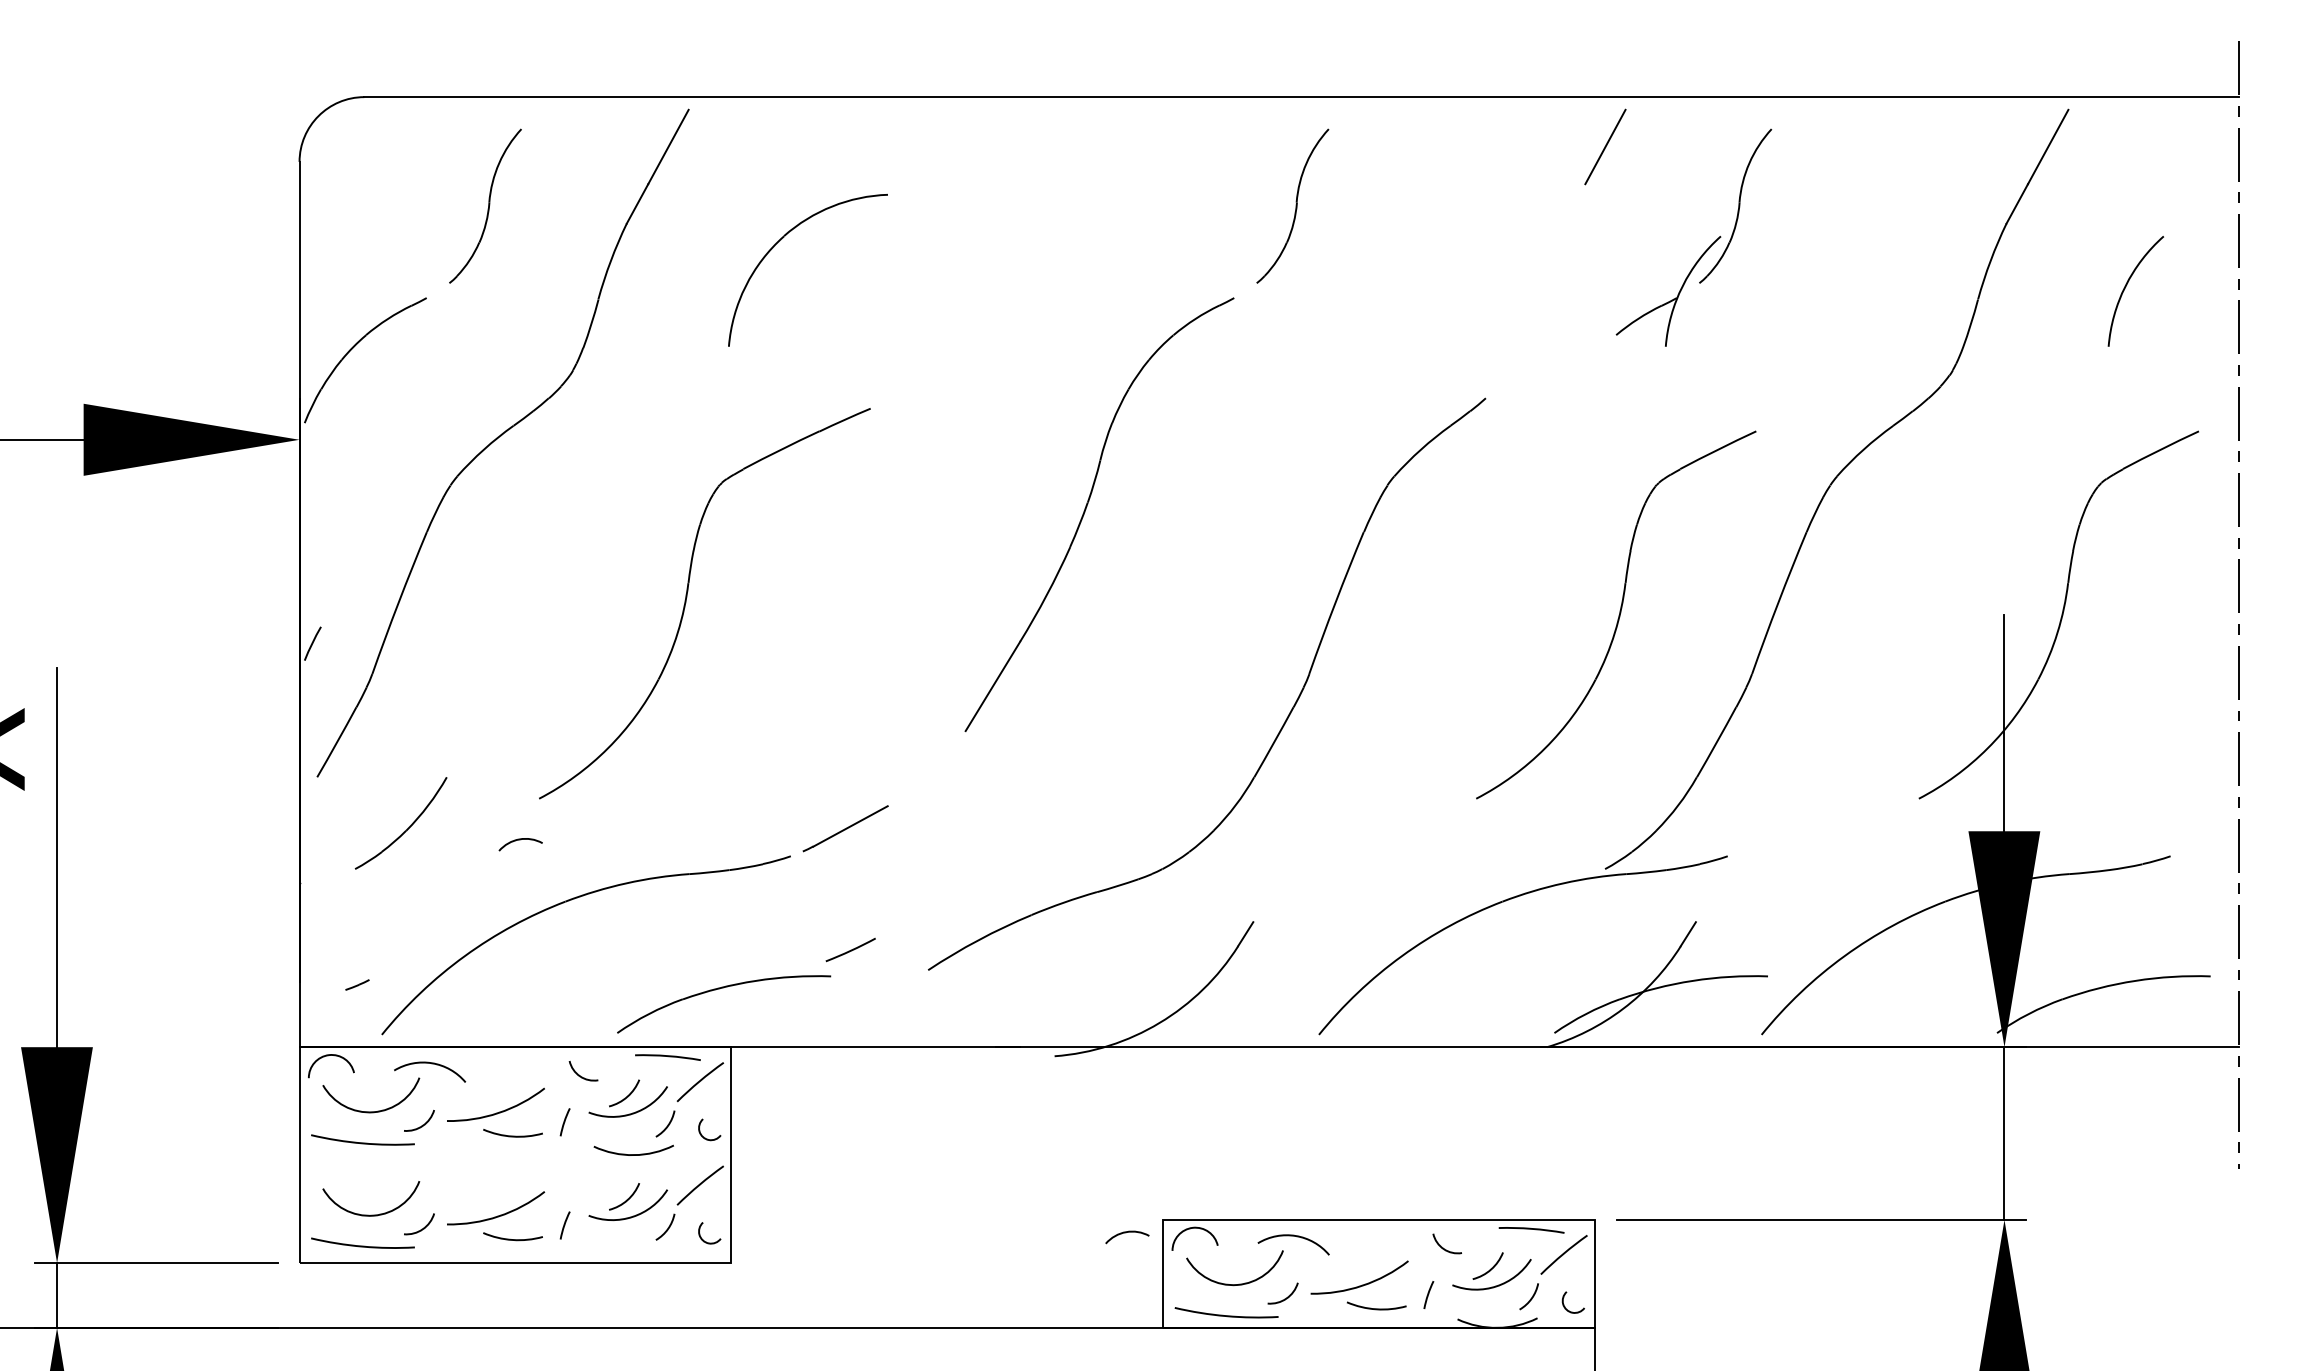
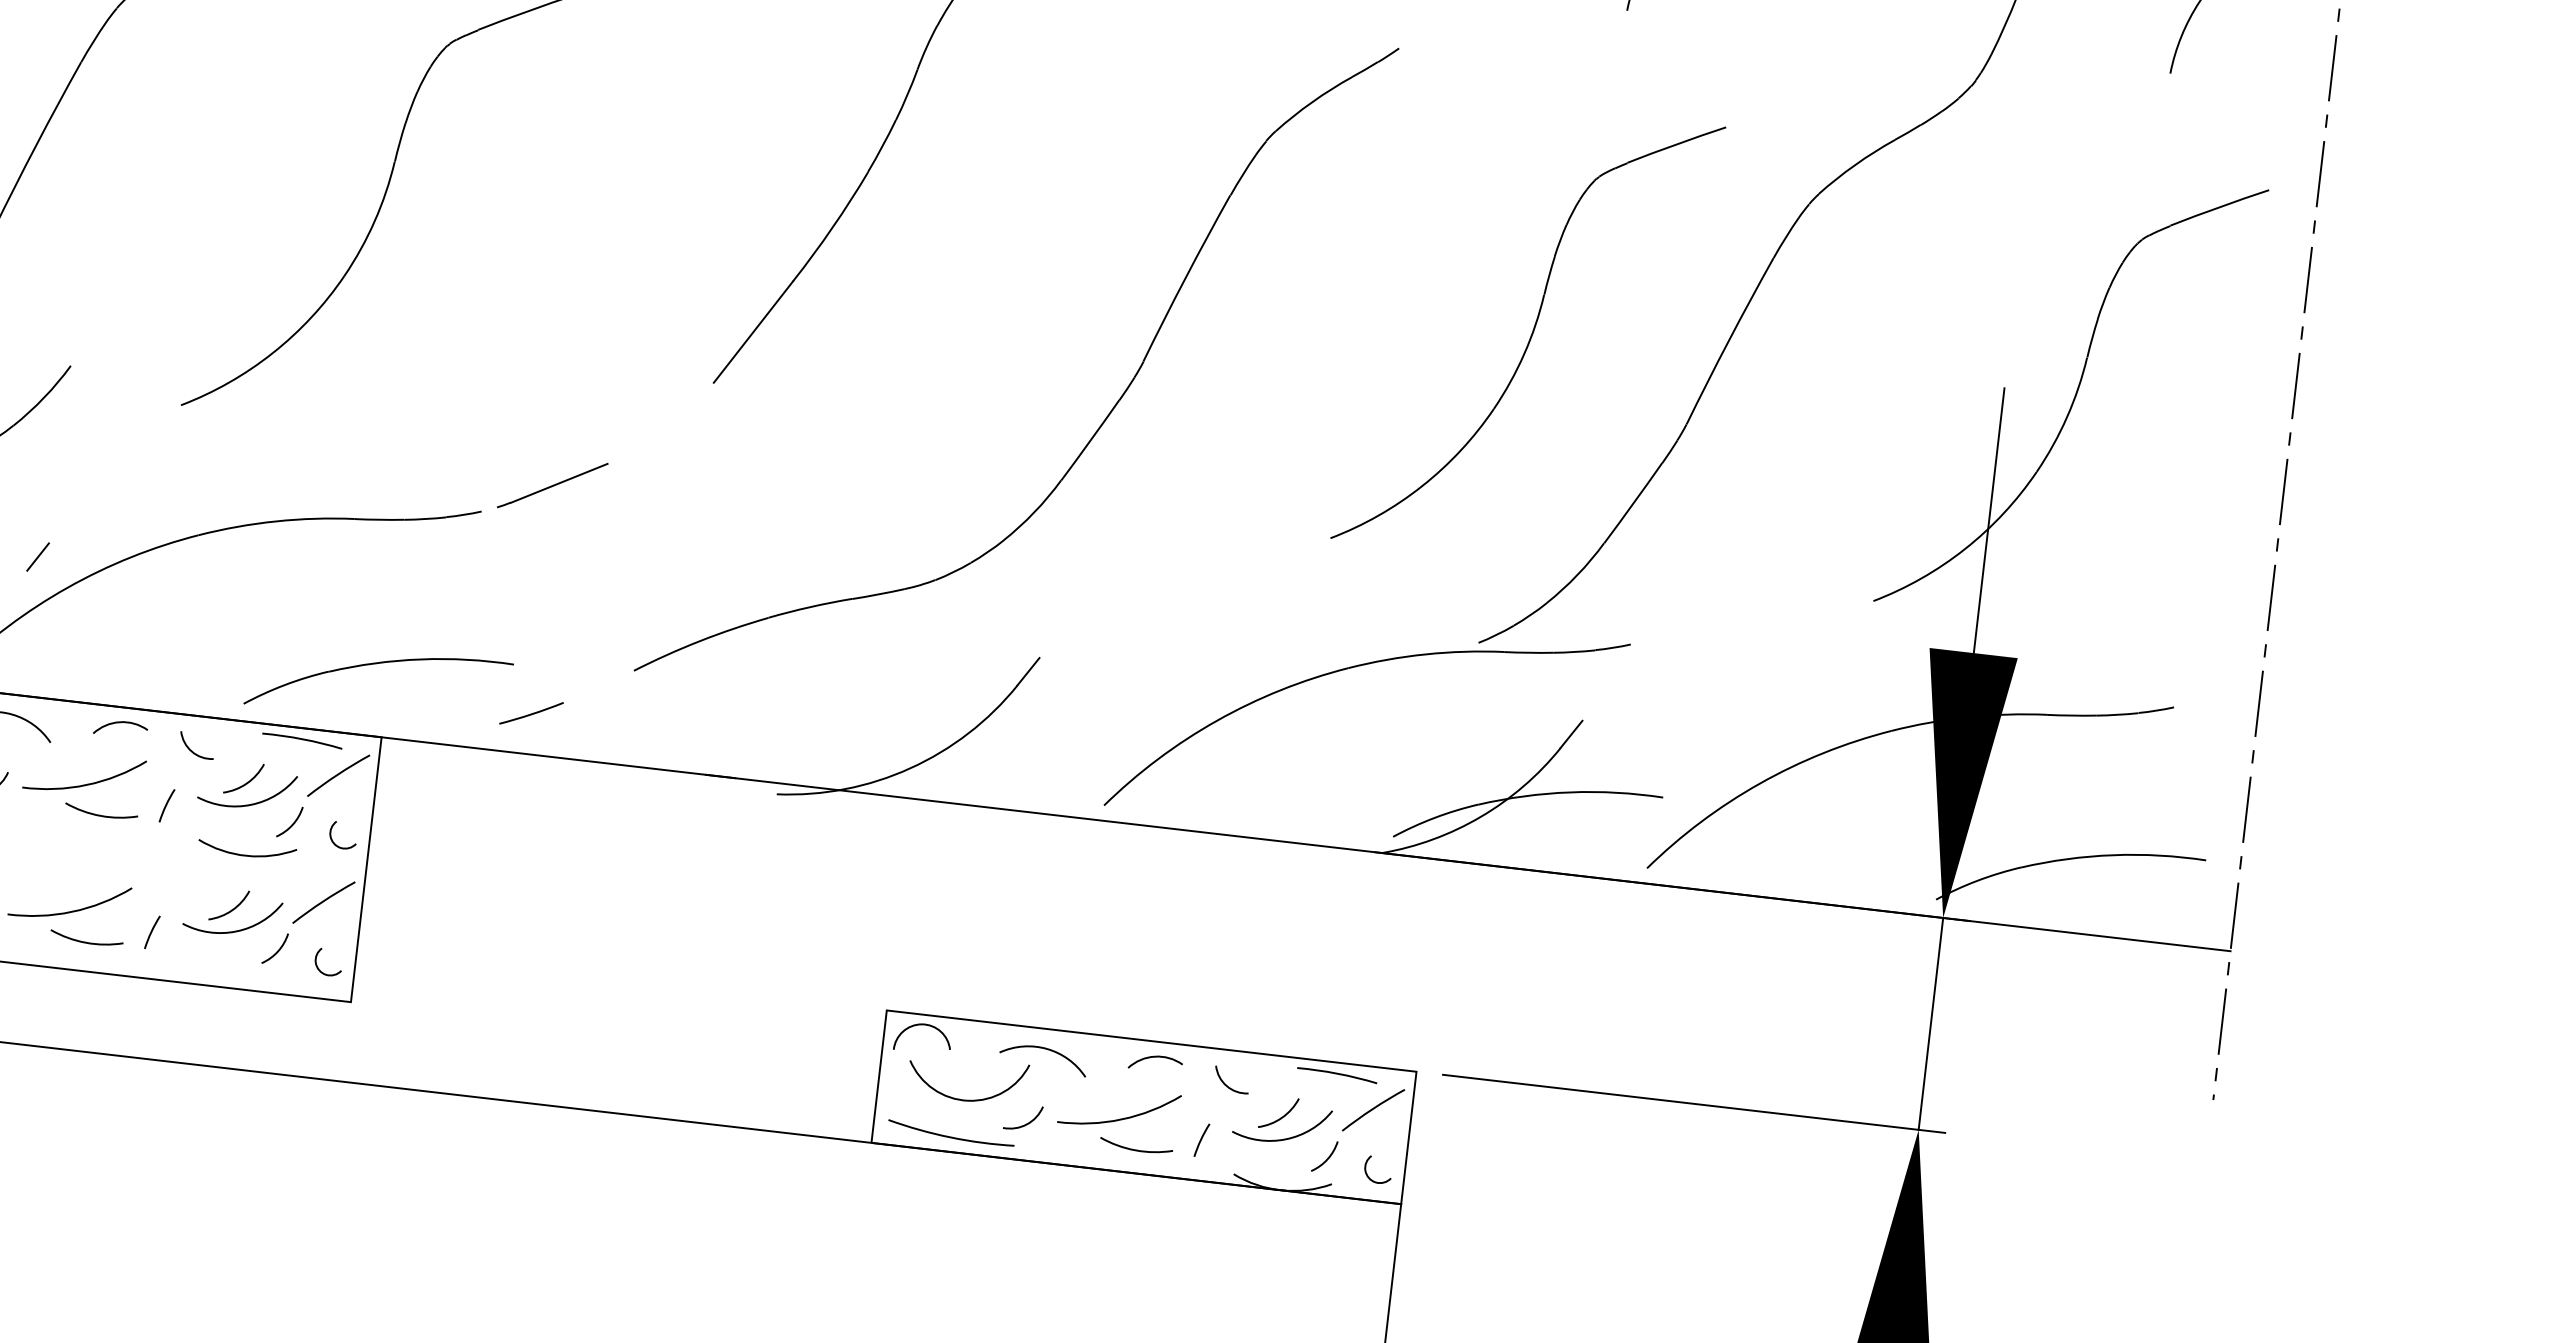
arc: (520, 840) -> (121, 723), moved
line: (437, 934) -> (37, 557), added
line: (850, 949) -> (531, 712), moved
arc: (1126, 1233) -> (1155, 1058), moved

